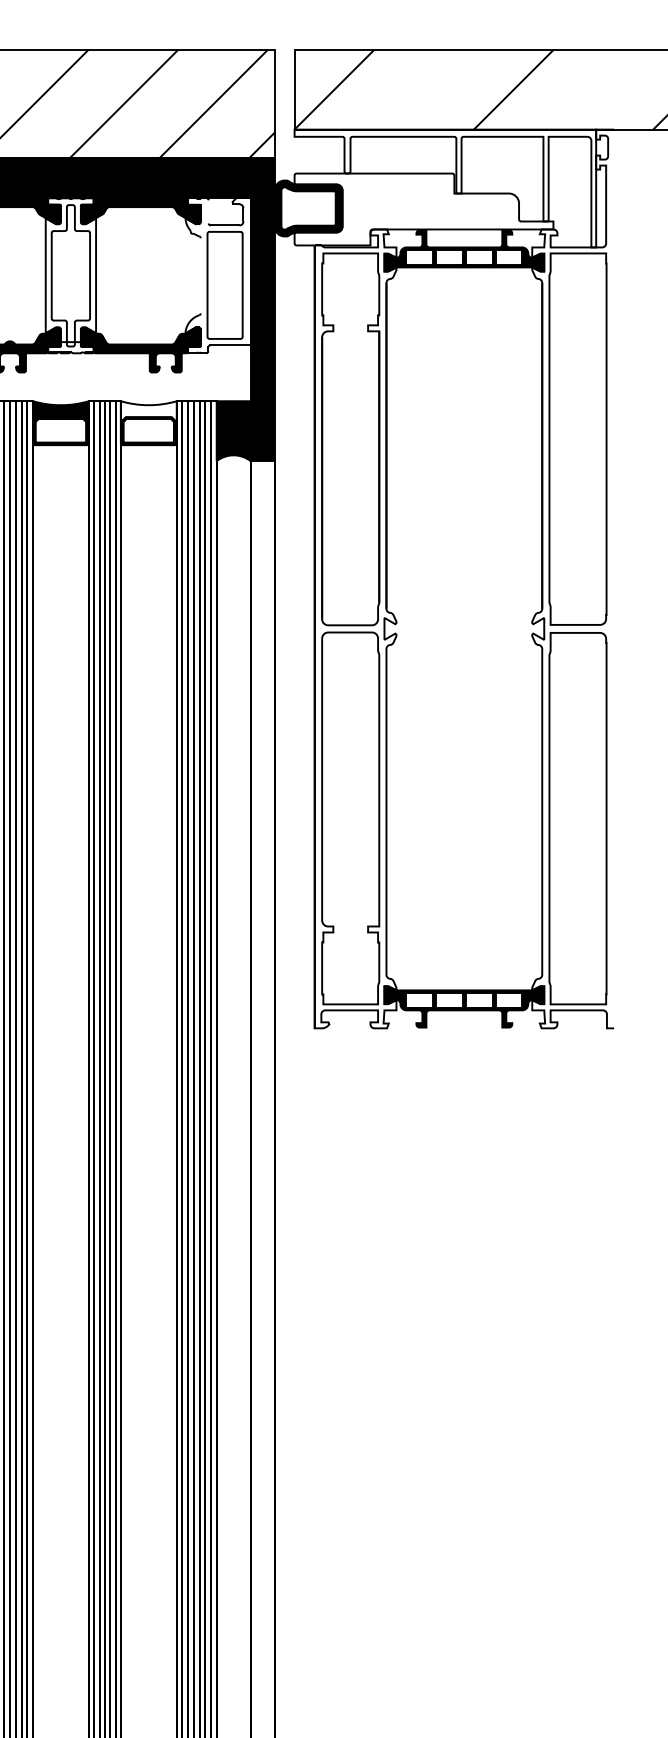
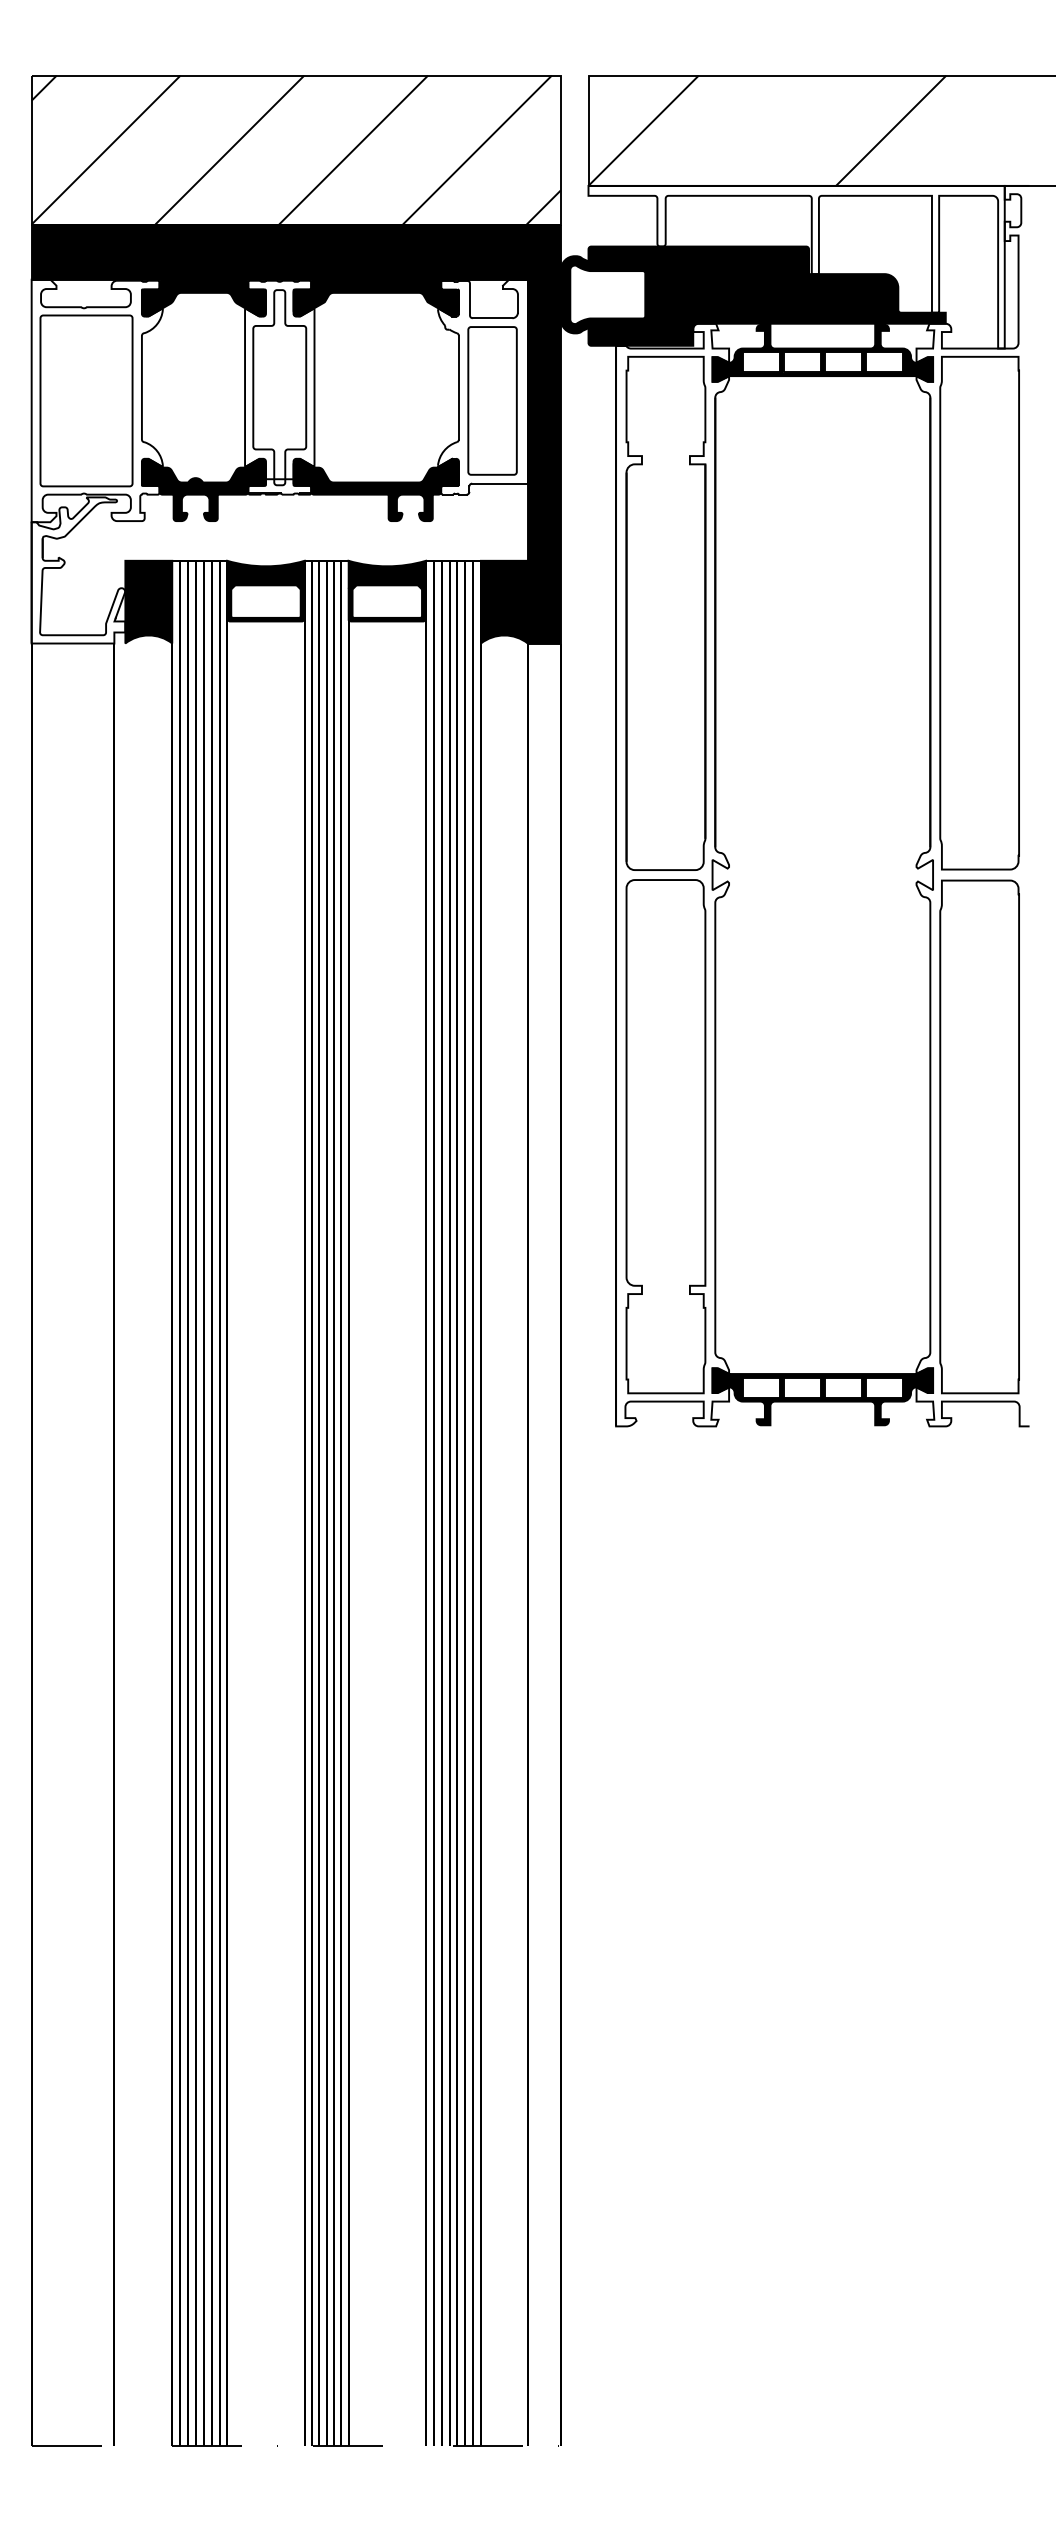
fill: (423, 209) -> (766, 295), added
line: (208, 211) -> (469, 299), added
line: (200, 275) -> (458, 387), added
fill: (148, 411) -> (386, 574), added

